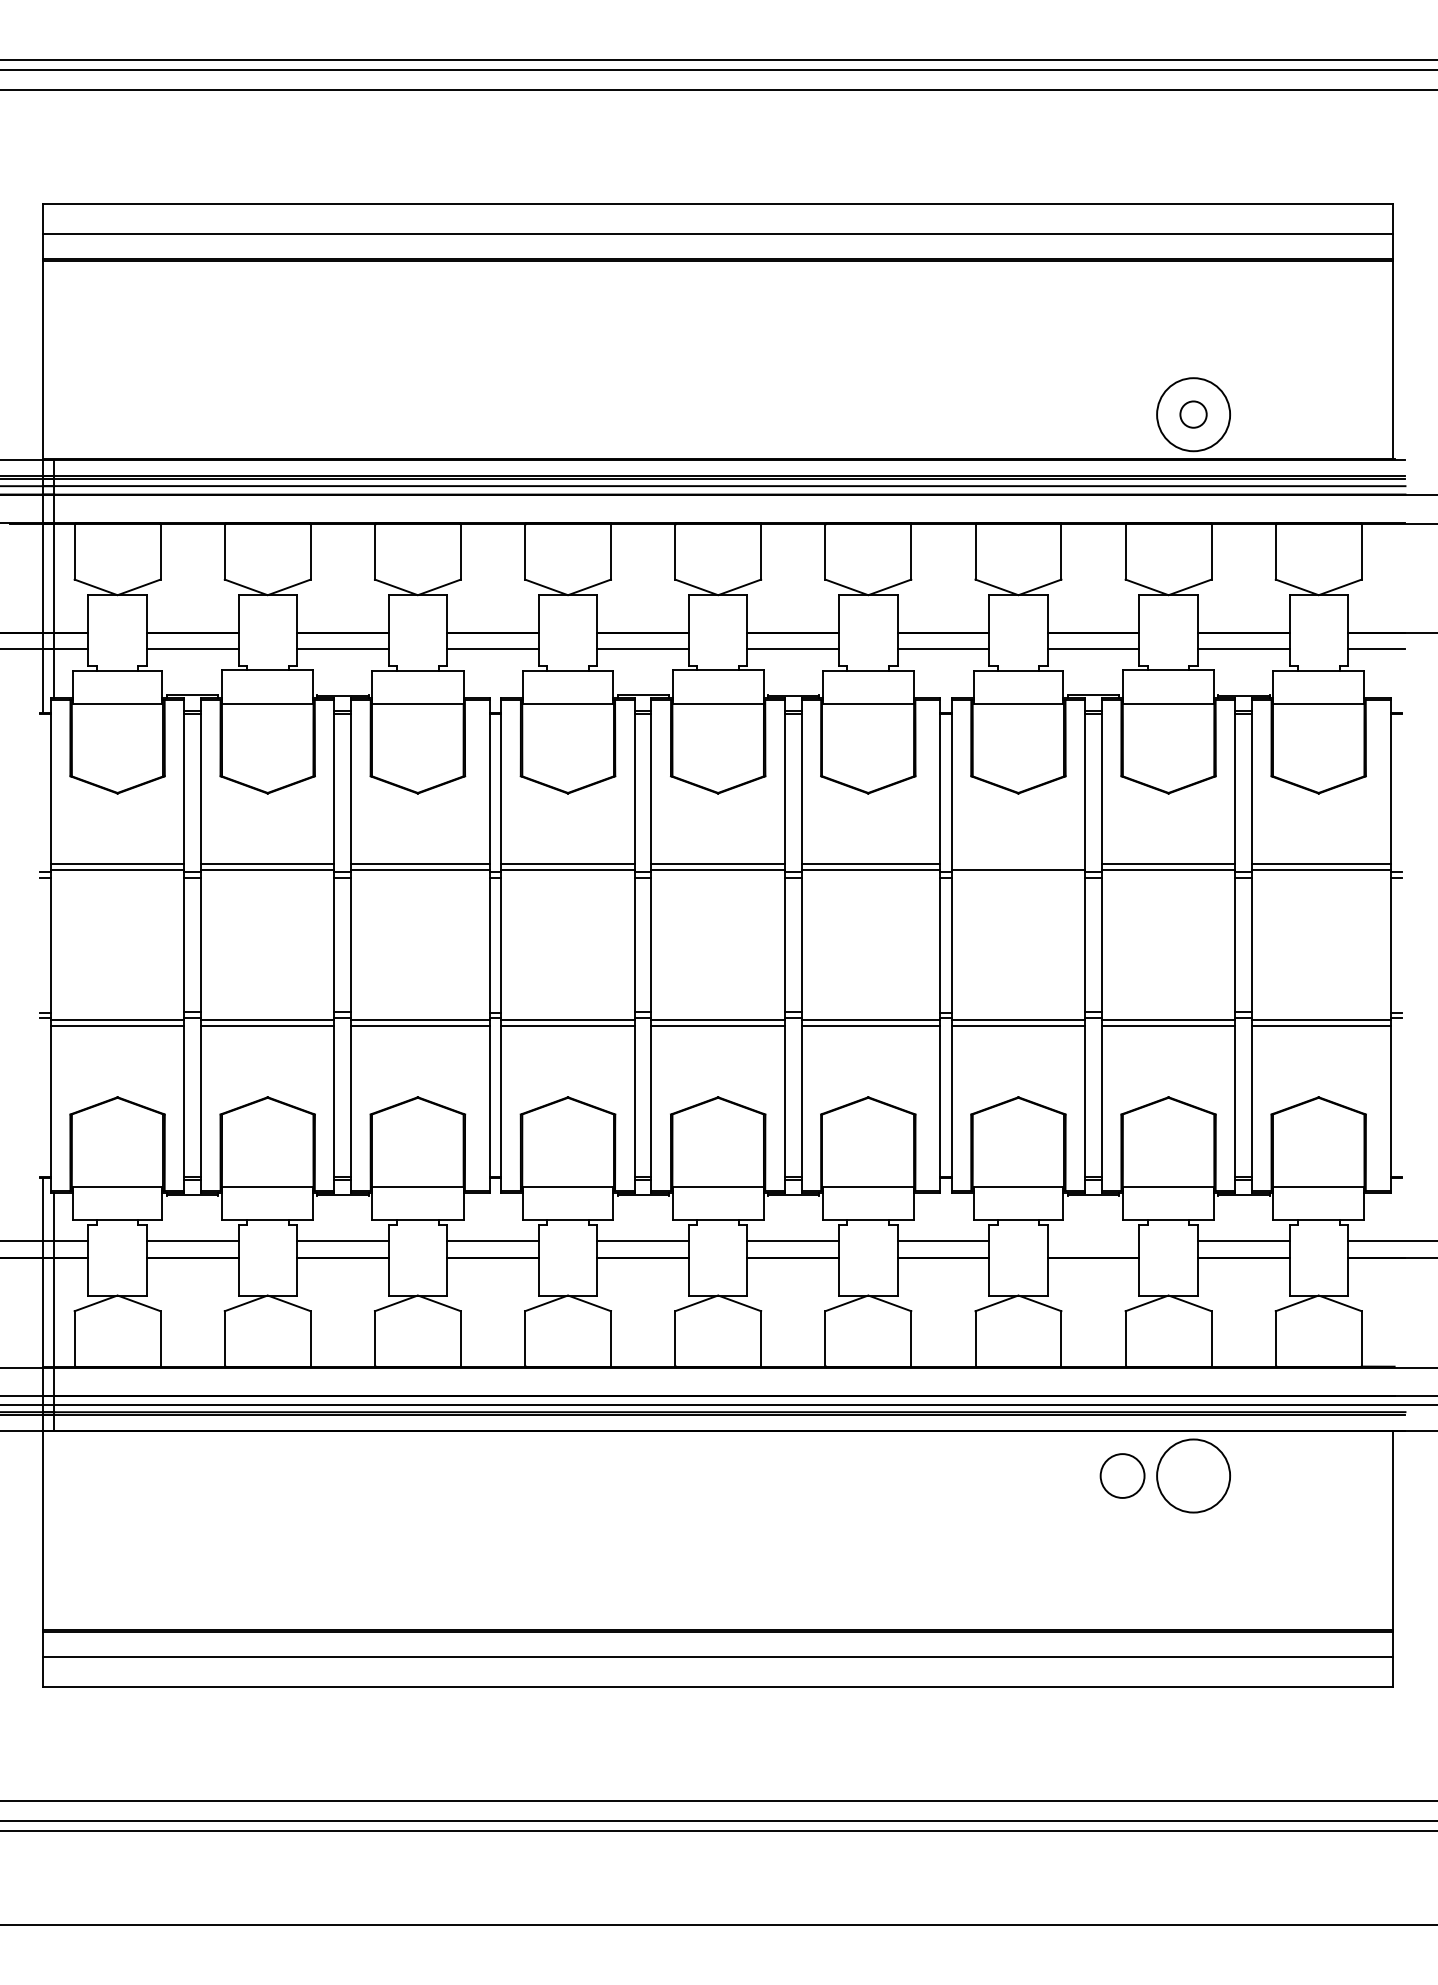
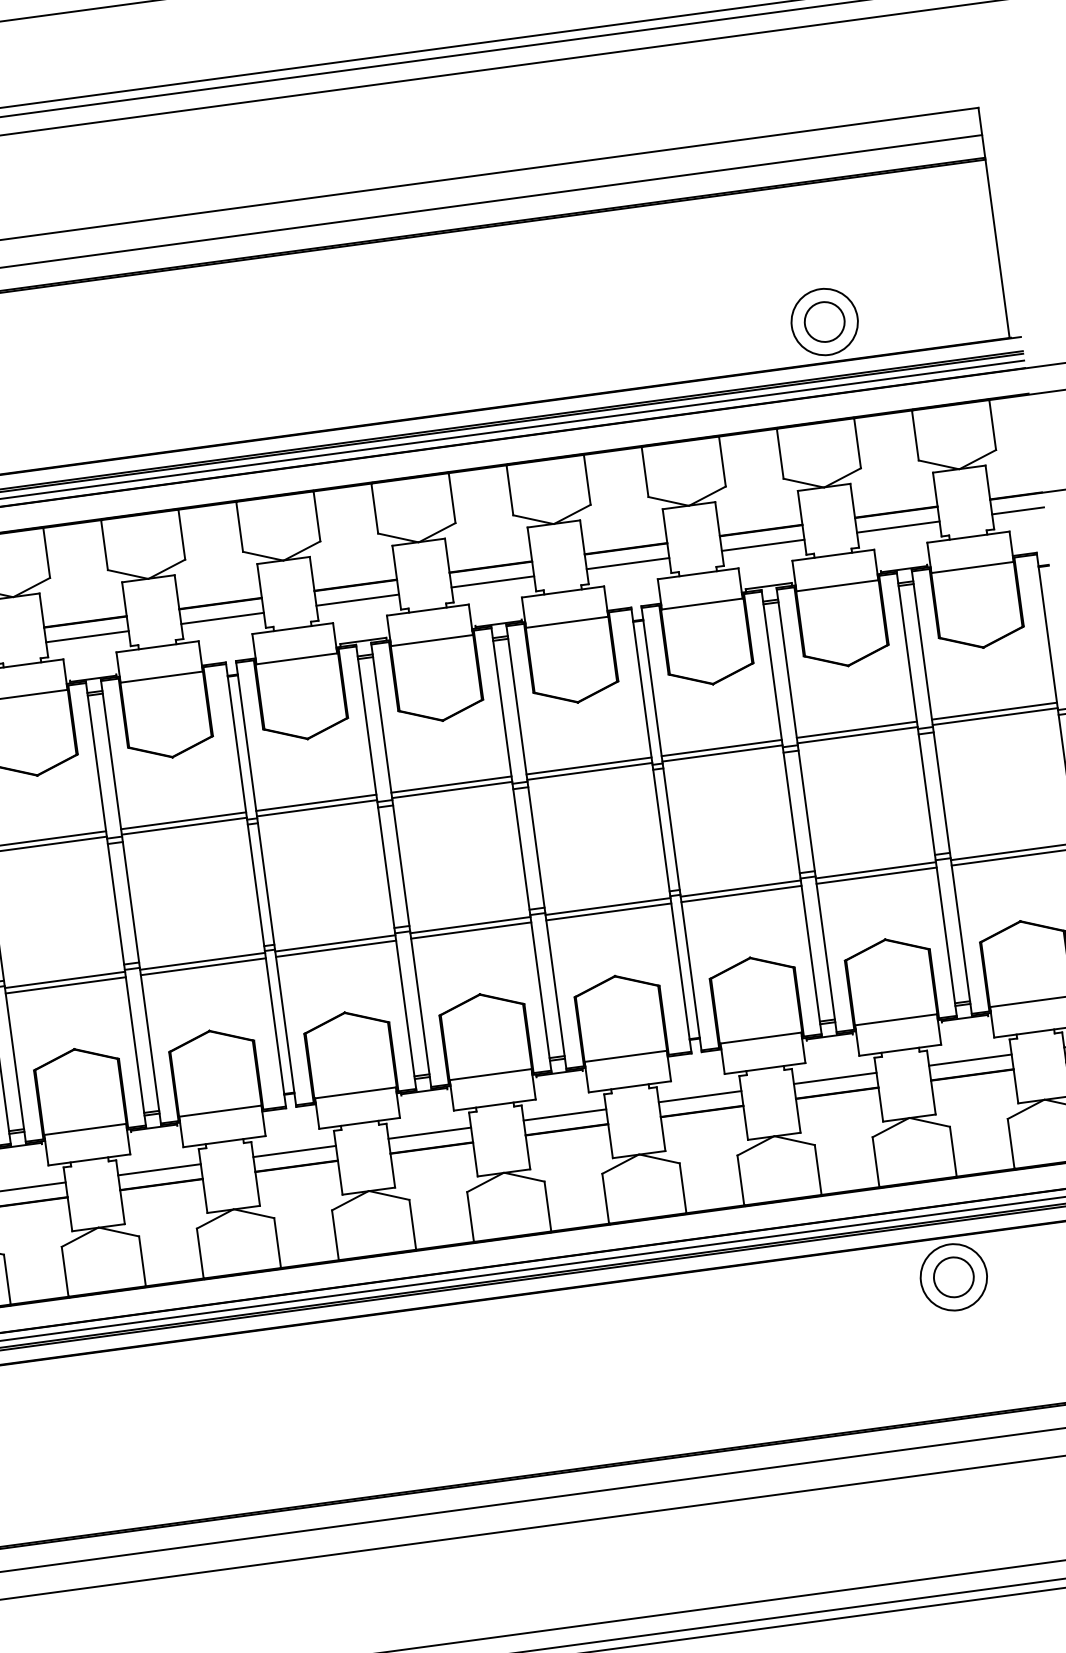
circle: (1193, 414) -> (824, 321), size x1.67
line: (1018, 864) -> (721, 748), added
line: (1093, 1241) -> (835, 1078), added
circle: (1122, 1475) -> (953, 1276), moved

